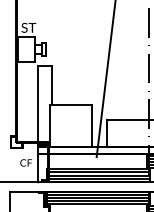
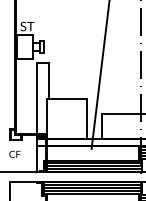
text: (25, 162) -> (14, 153), moved

